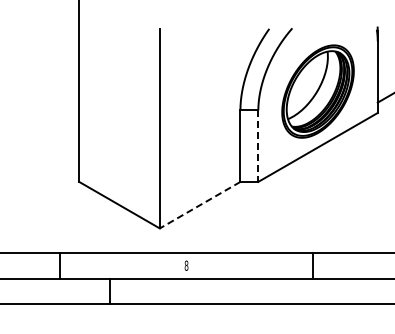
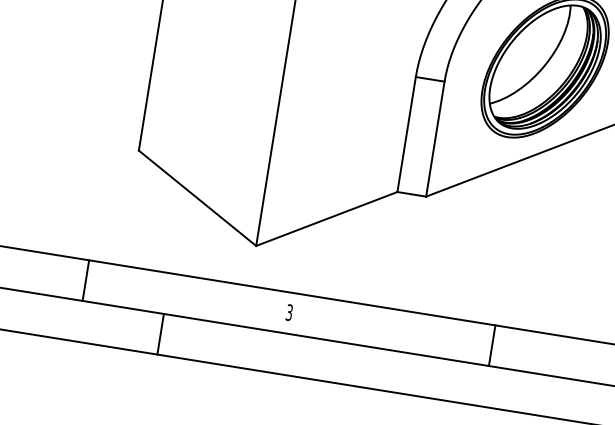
line: (258, 146) -> (435, 139), dashed -> solid
line: (200, 205) -> (327, 219), dashed -> solid
text: (186, 265) -> (289, 312), 8 -> 3

